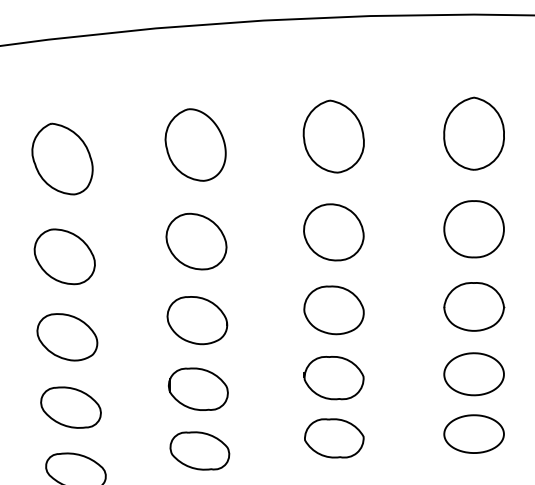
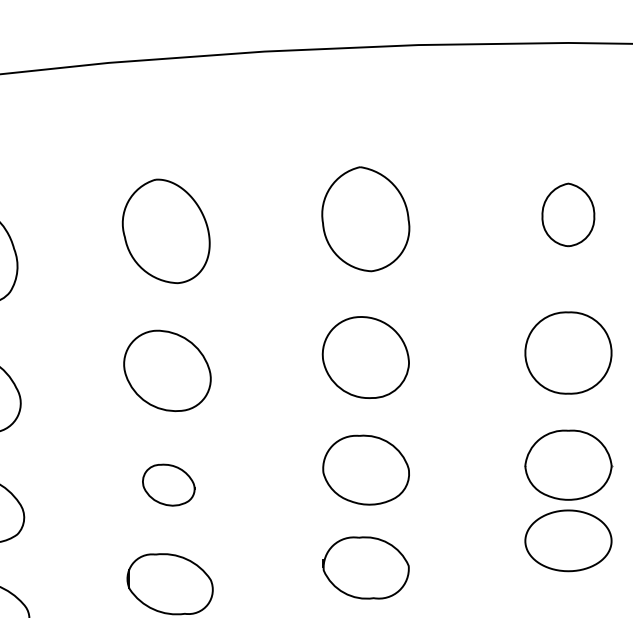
part: (473, 133) -> (567, 214), size x0.6
part: (197, 320) -> (168, 484), size x0.6
part: (473, 374) -> (567, 541), moved

